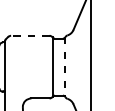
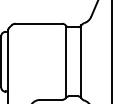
line: (29, 35) -> (37, 23), dashed -> solid
line: (65, 67) -> (81, 62), dashed -> solid

